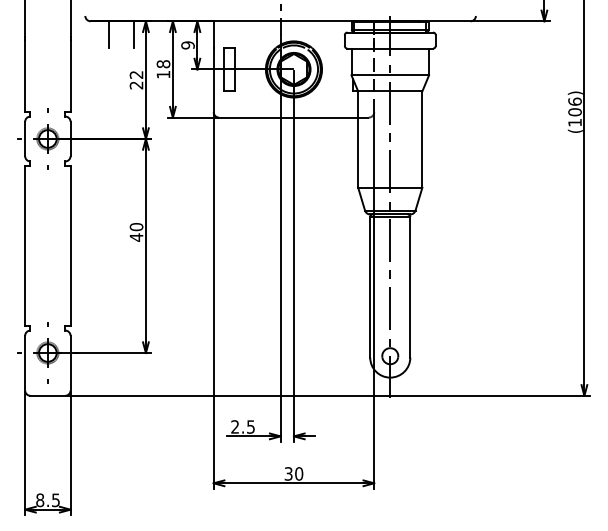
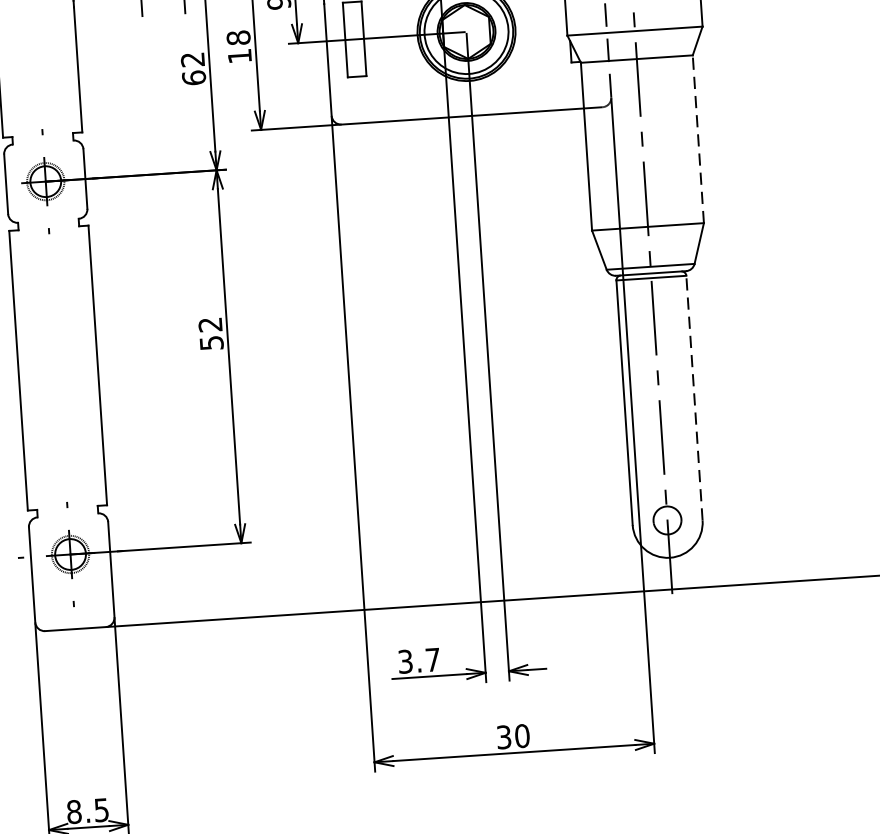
text: (136, 85) -> (194, 78), 22 -> 62
line: (422, 139) -> (698, 139), solid -> dashed
text: (136, 232) -> (211, 334), 40 -> 52
line: (410, 286) -> (694, 396), solid -> dashed
text: (242, 426) -> (418, 660), 2.5 -> 3.7

